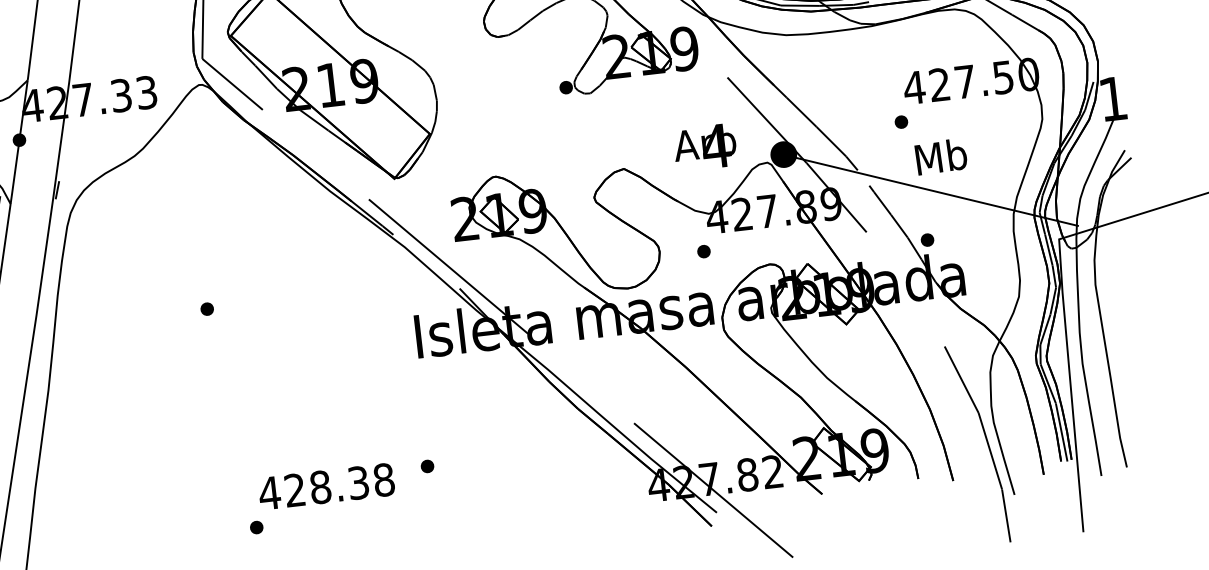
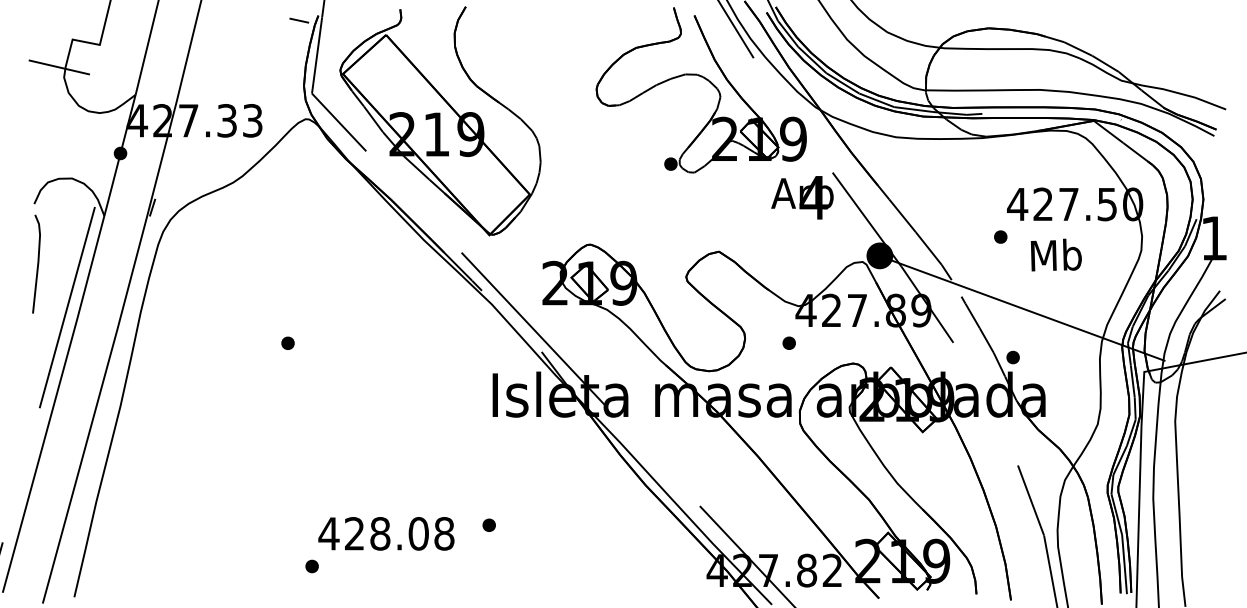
text: (705, 147) -> (802, 197), moved
text: (940, 156) -> (1055, 254), moved
text: (358, 482) -> (418, 533), 428.38 -> 428.08

